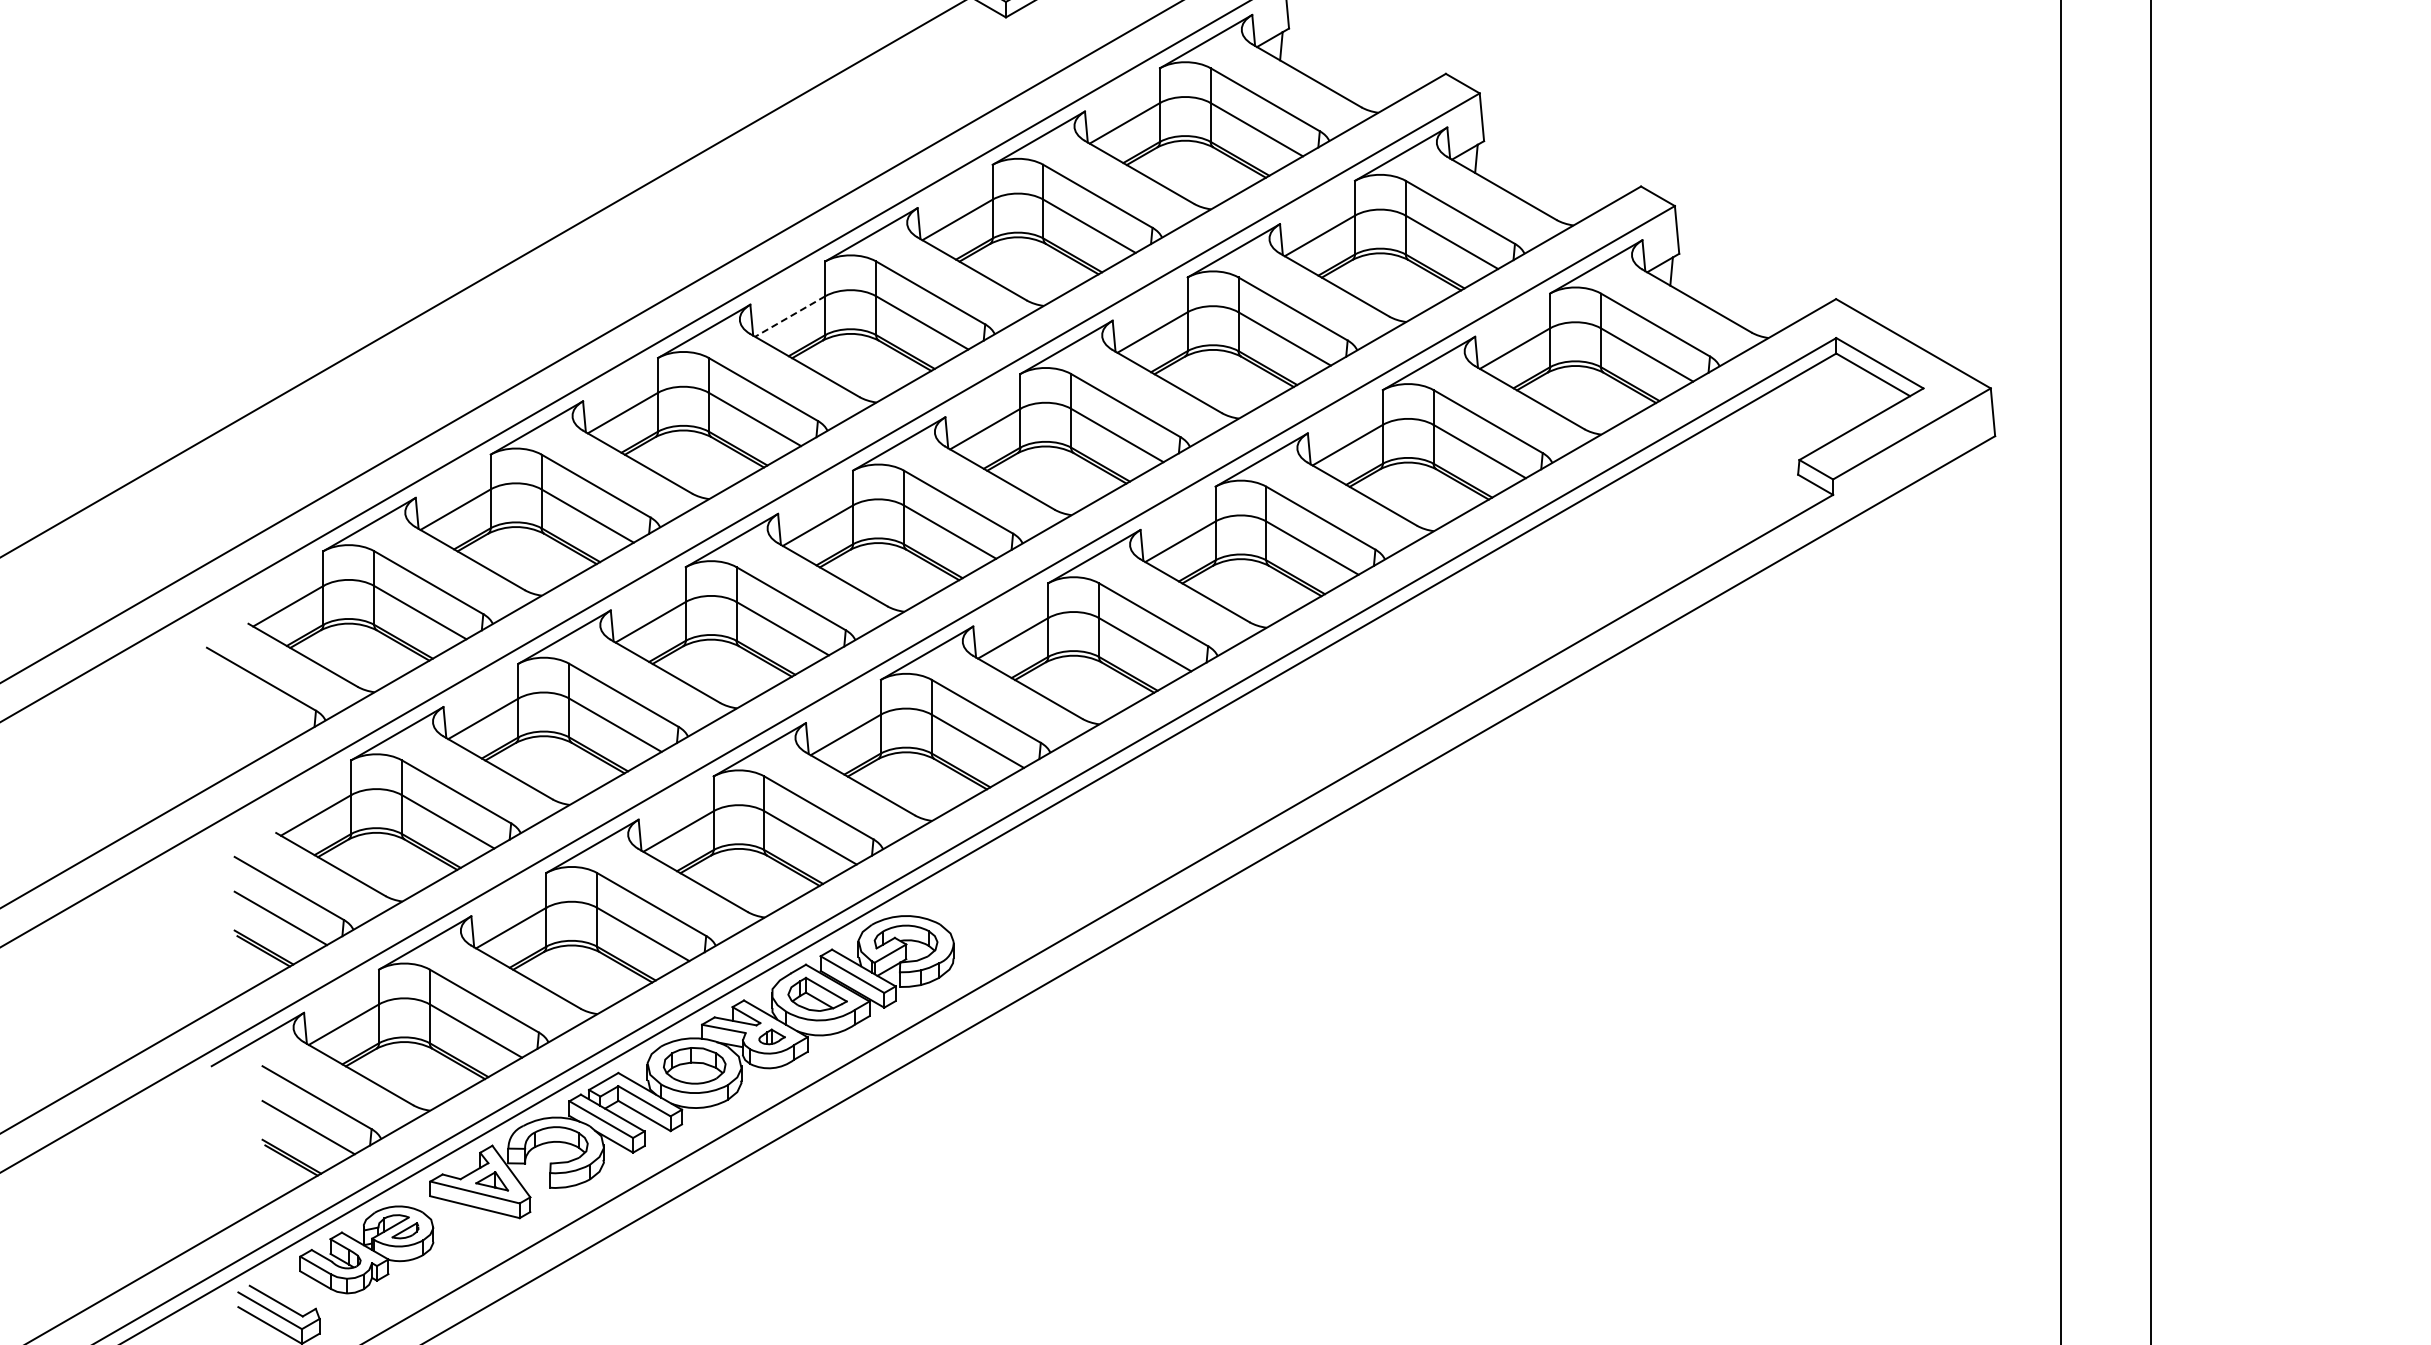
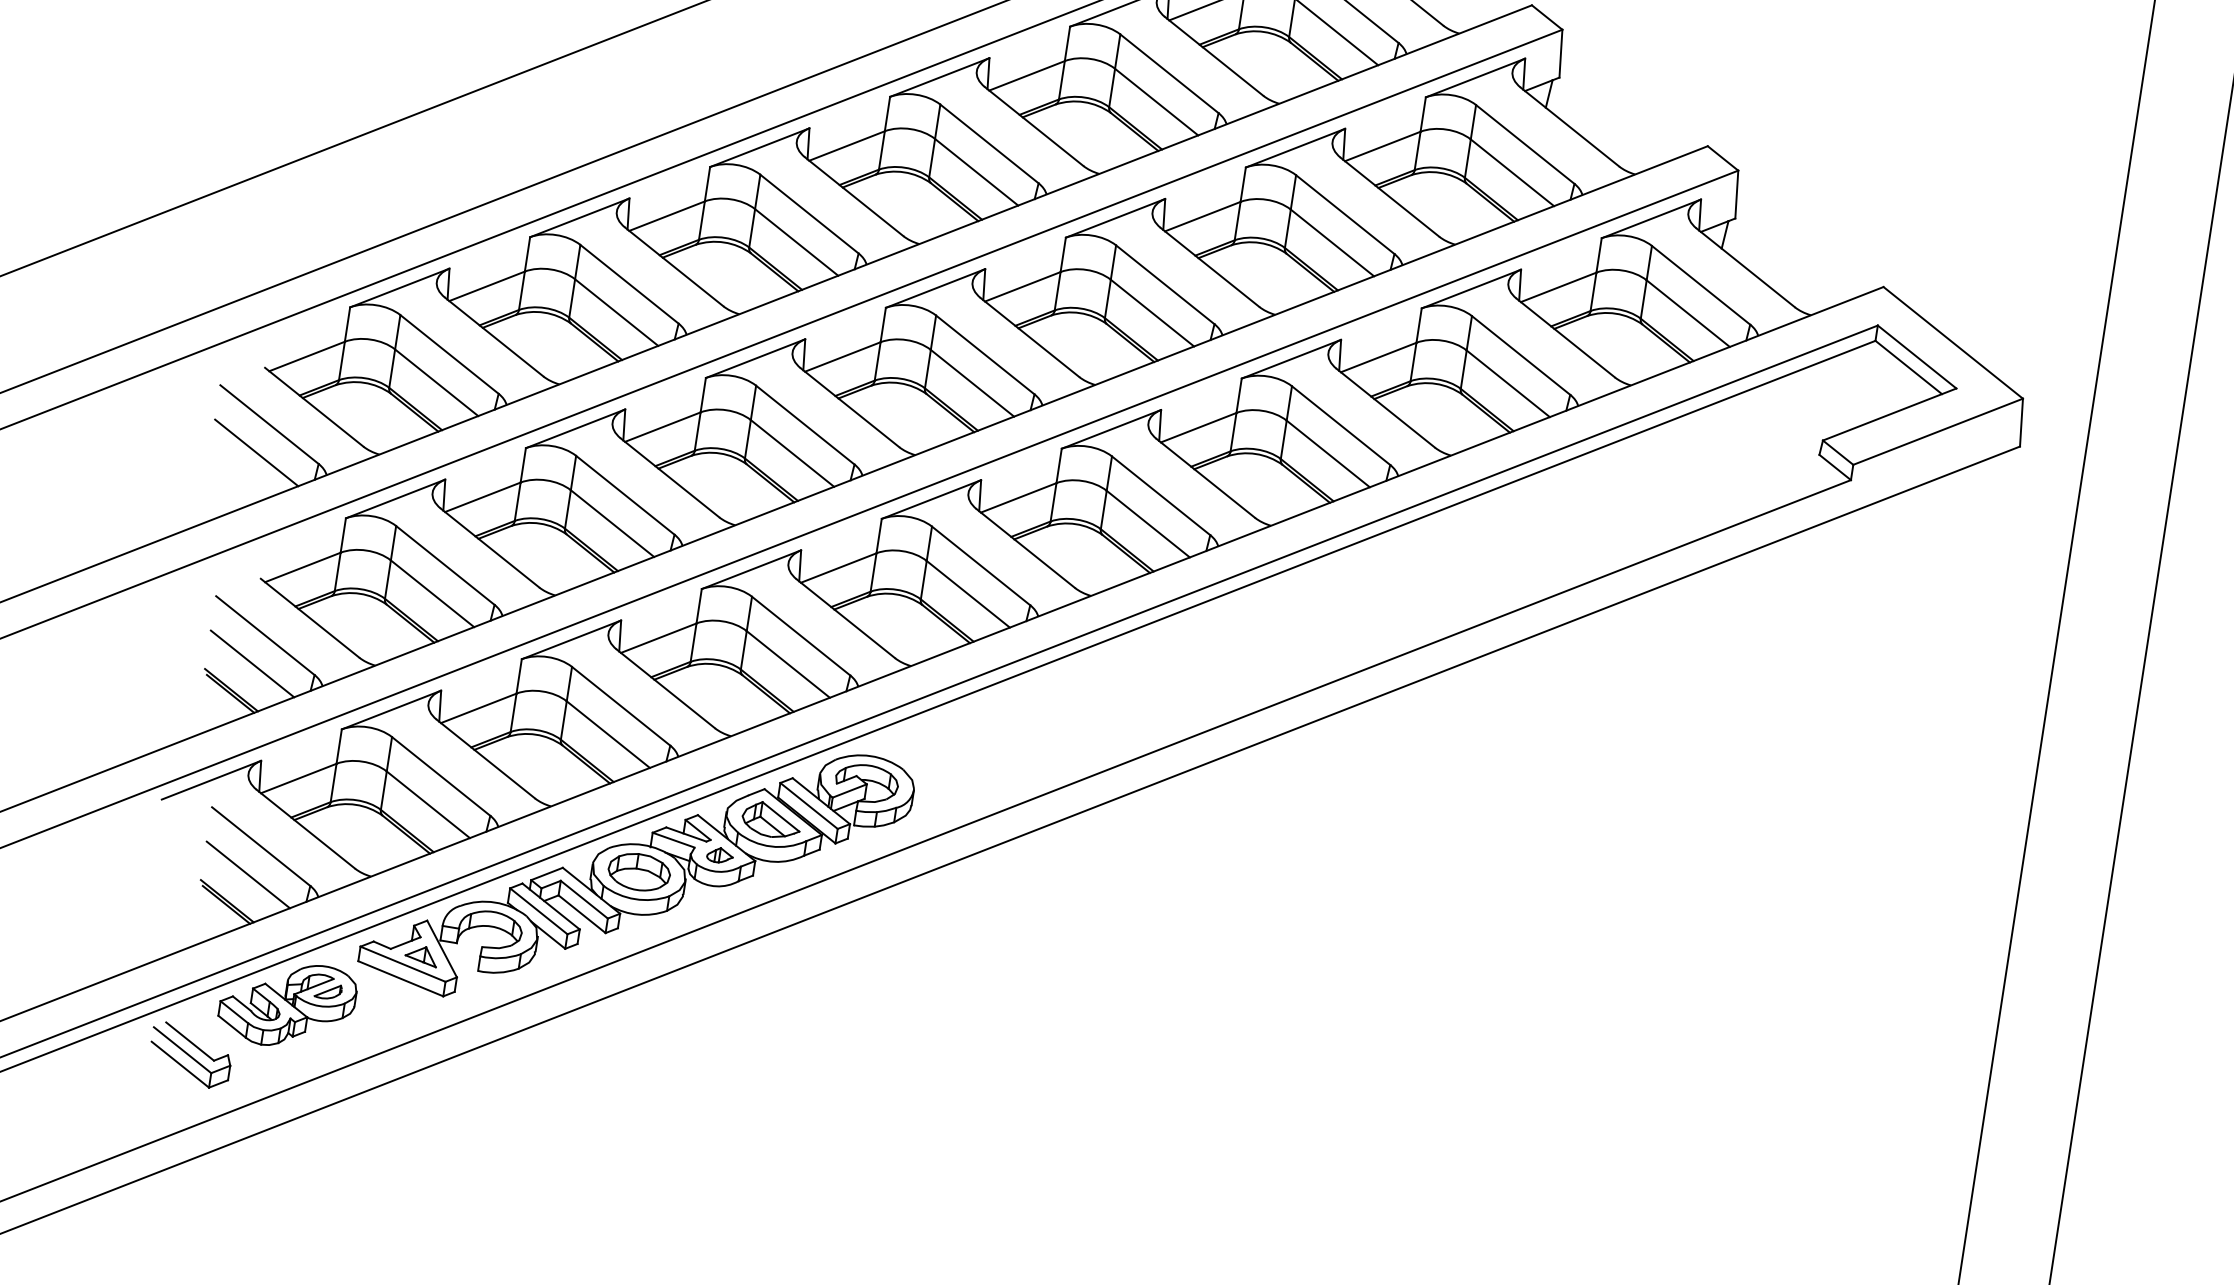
line: (790, 316) -> (847, 146), dashed -> solid
line: (252, 708) -> (256, 452), added

